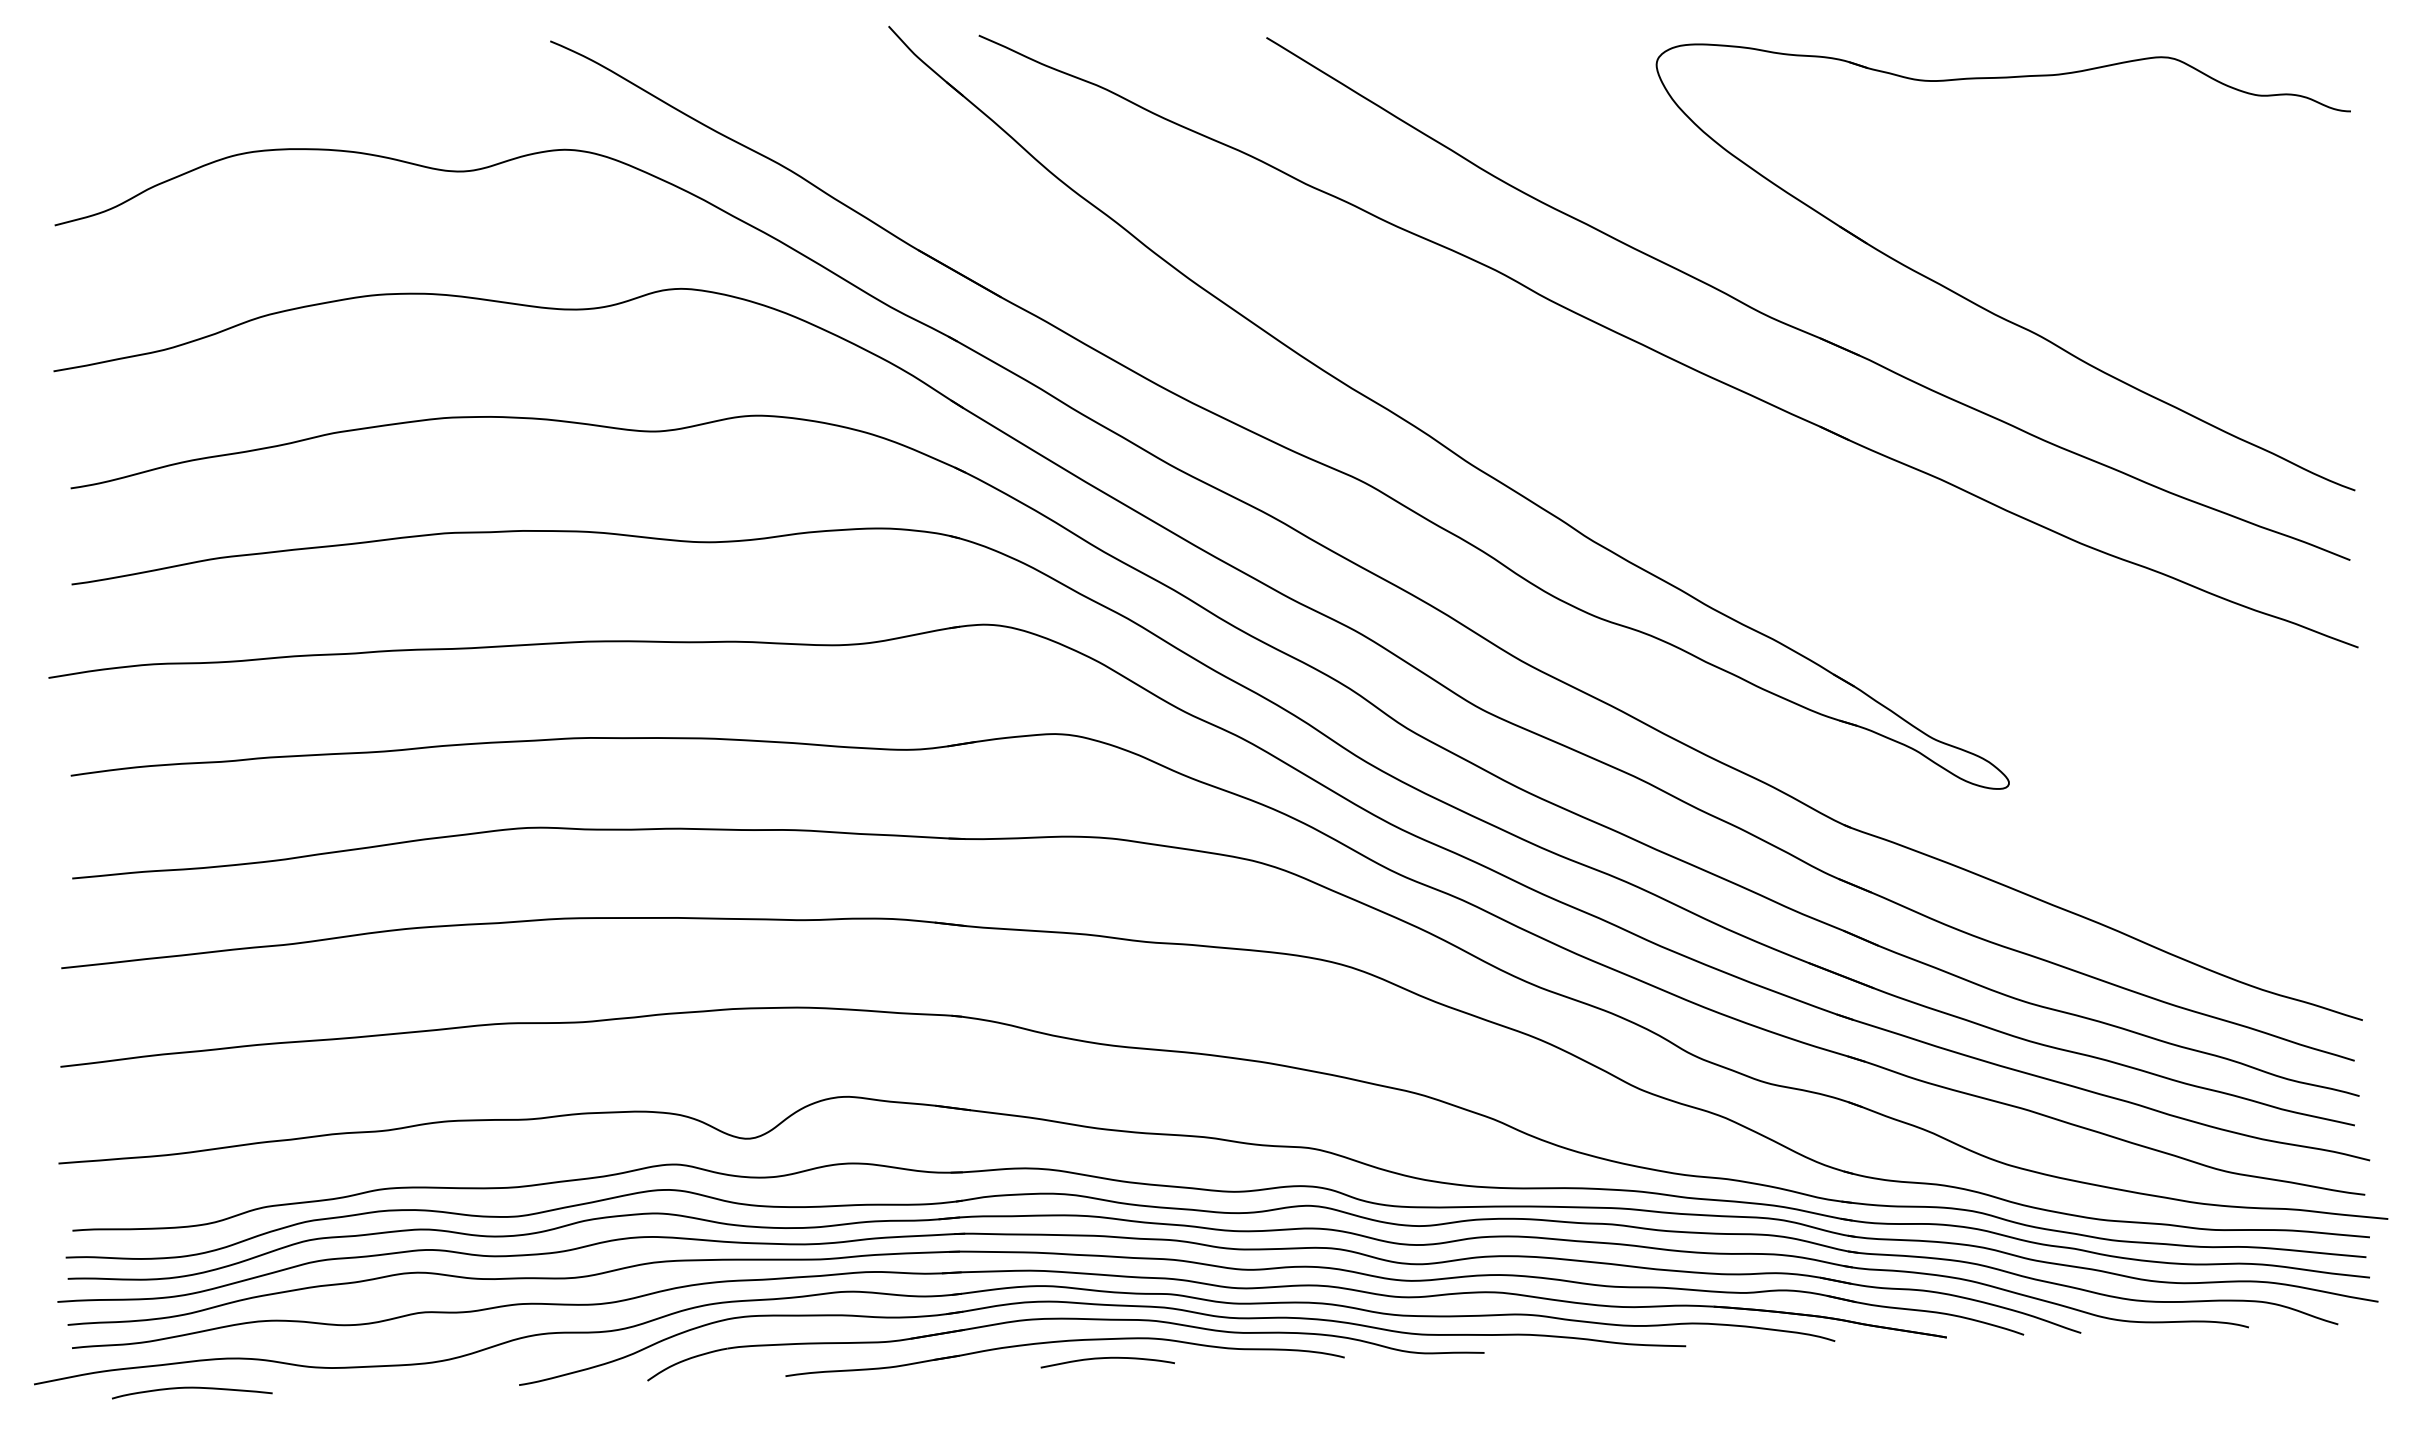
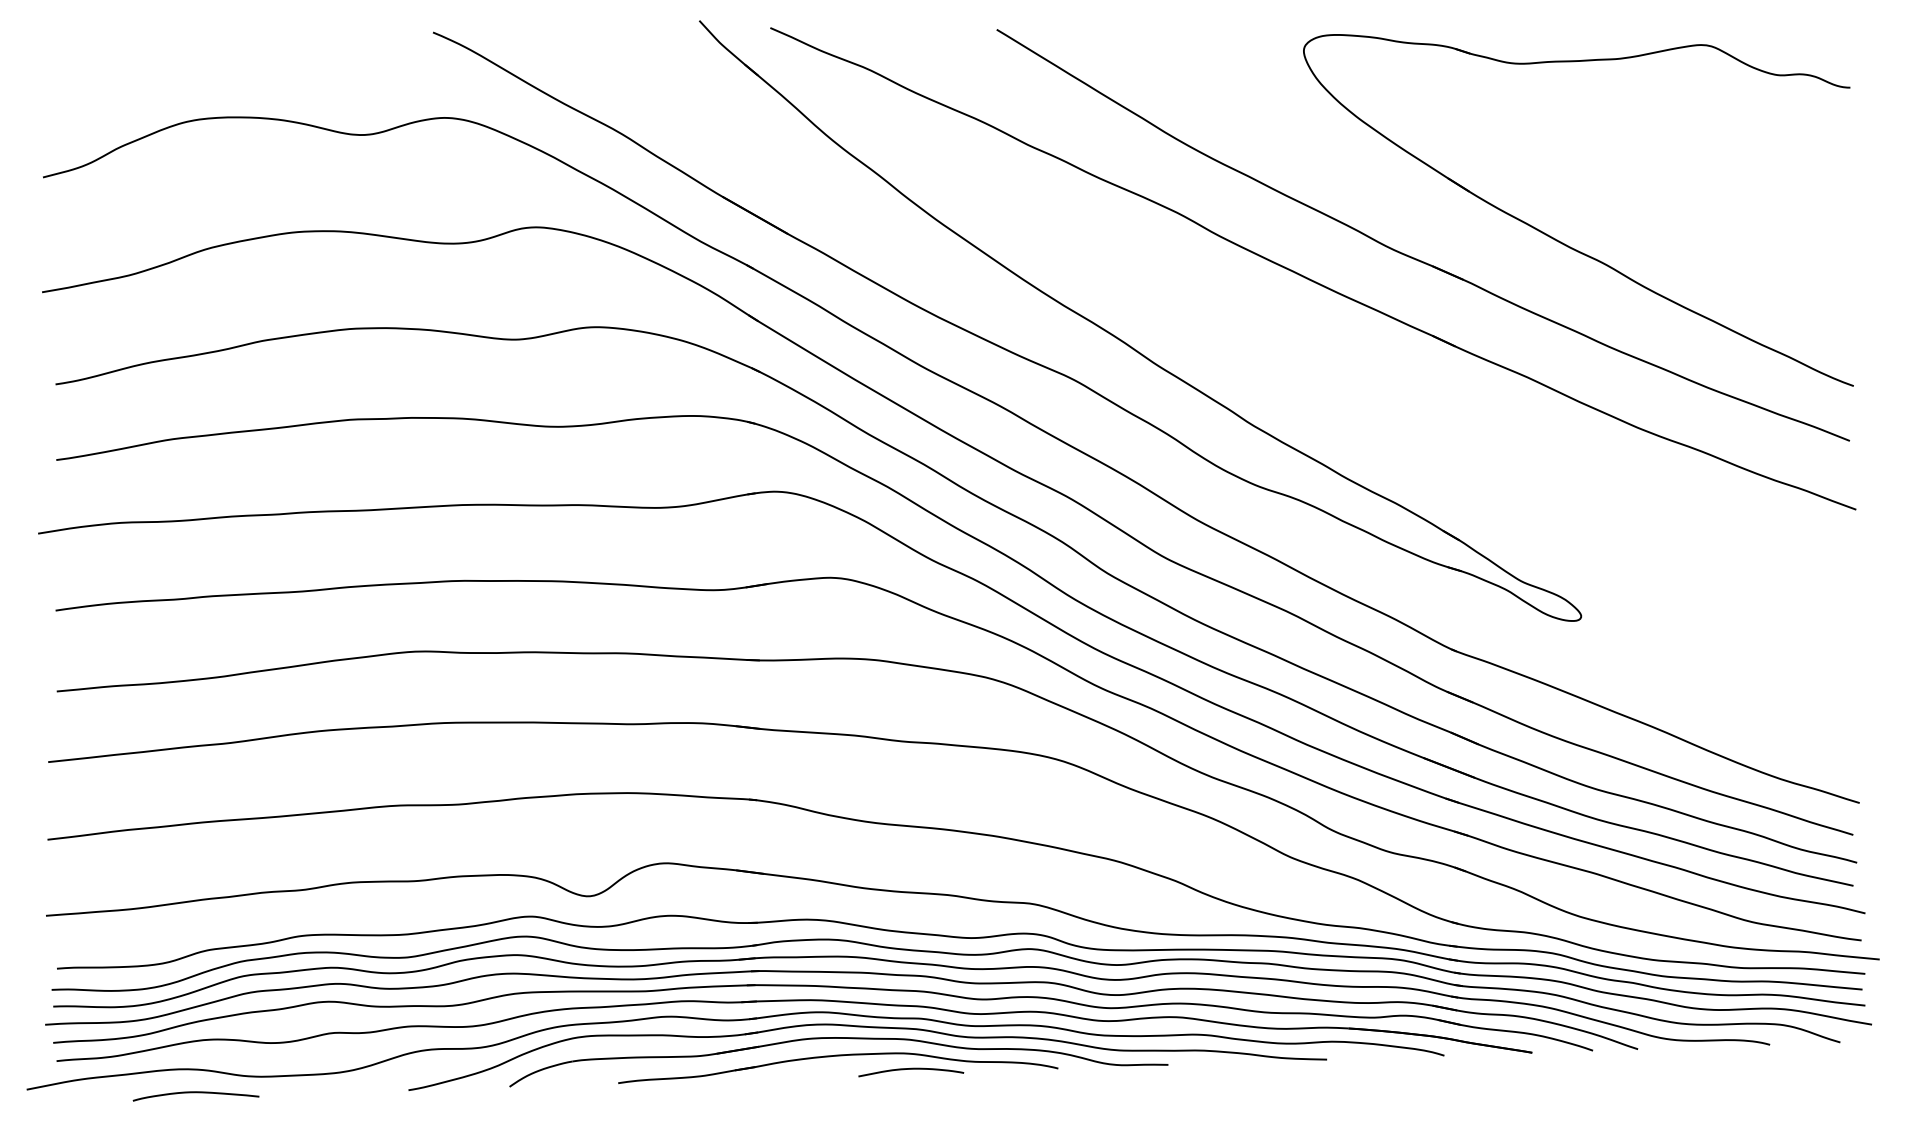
curve: (1107, 1358) -> (910, 1069), moved
curve: (192, 1388) -> (196, 1092), moved

